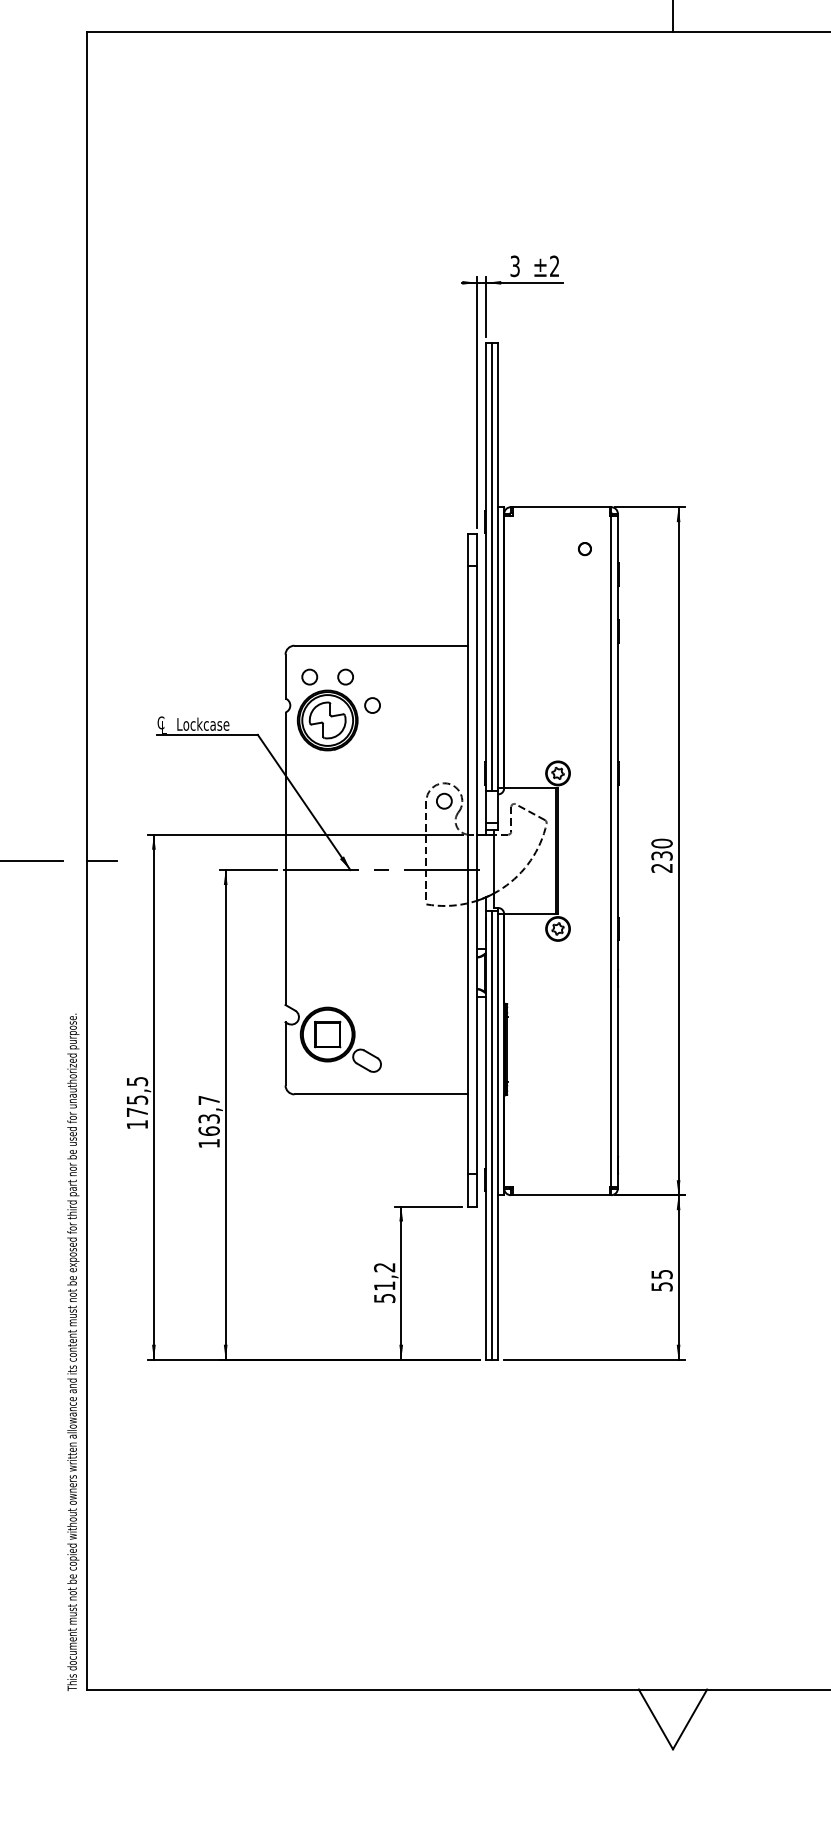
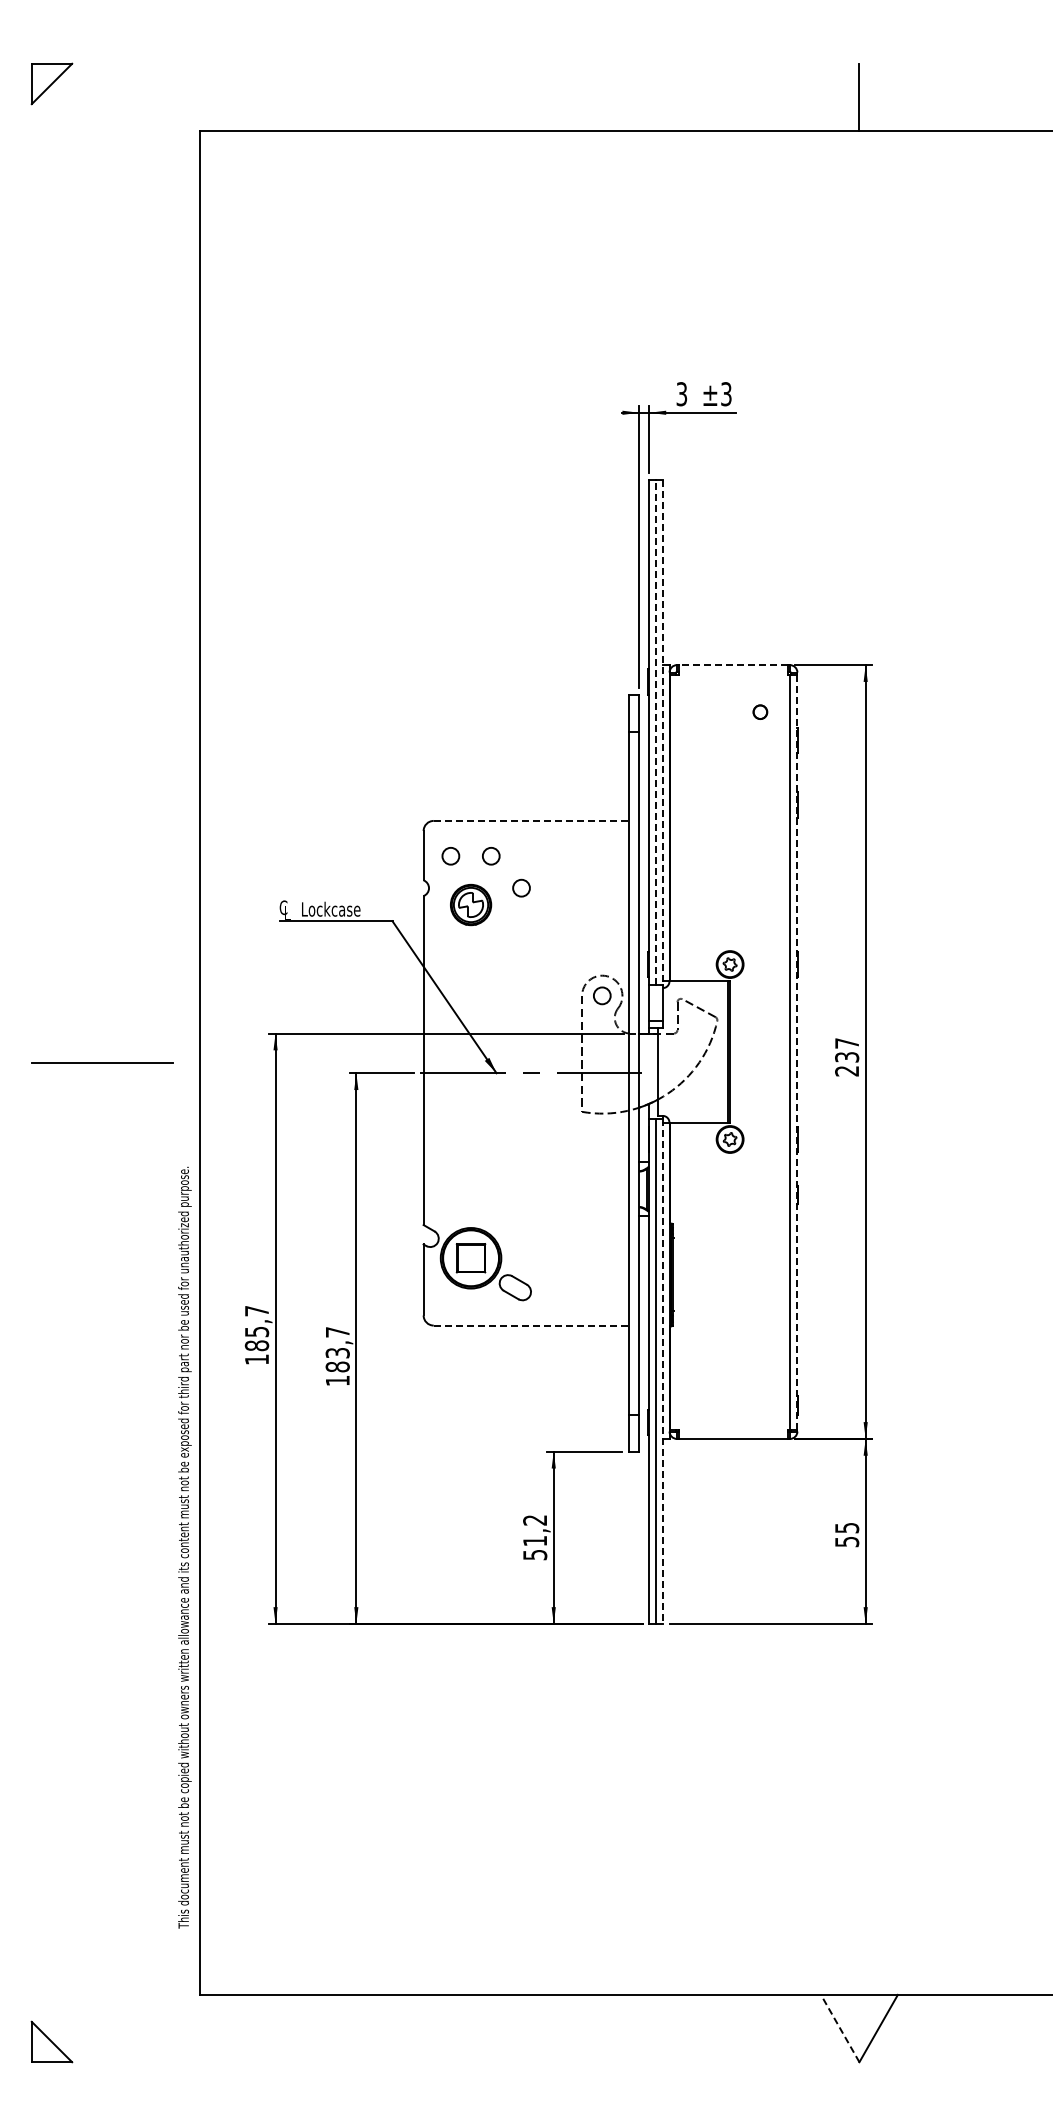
text: (554, 266) -> (726, 394), ±2 -> ±3
line: (561, 507) -> (733, 665), solid -> dashed
line: (492, 566) -> (656, 731), solid -> dashed
line: (497, 567) -> (662, 732), solid -> dashed
line: (381, 645) -> (531, 820), solid -> dashed
part: (327, 720) -> (470, 904), size x0.6
text: (662, 843) -> (847, 1043), 230 -> 237
line: (617, 851) -> (797, 1052), solid -> dashed
line: (101, 861) -> (216, 1063), removed
line: (381, 1094) -> (531, 1325), solid -> dashed
text: (136, 1097) -> (256, 1328), 175,5 -> 185,7
text: (208, 1130) -> (337, 1366), 163,7 -> 183,7
line: (497, 1136) -> (662, 1372), solid -> dashed
text: (72, 1352) -> (184, 1547), moved
line: (656, 1719) -> (840, 2028), solid -> dashed

